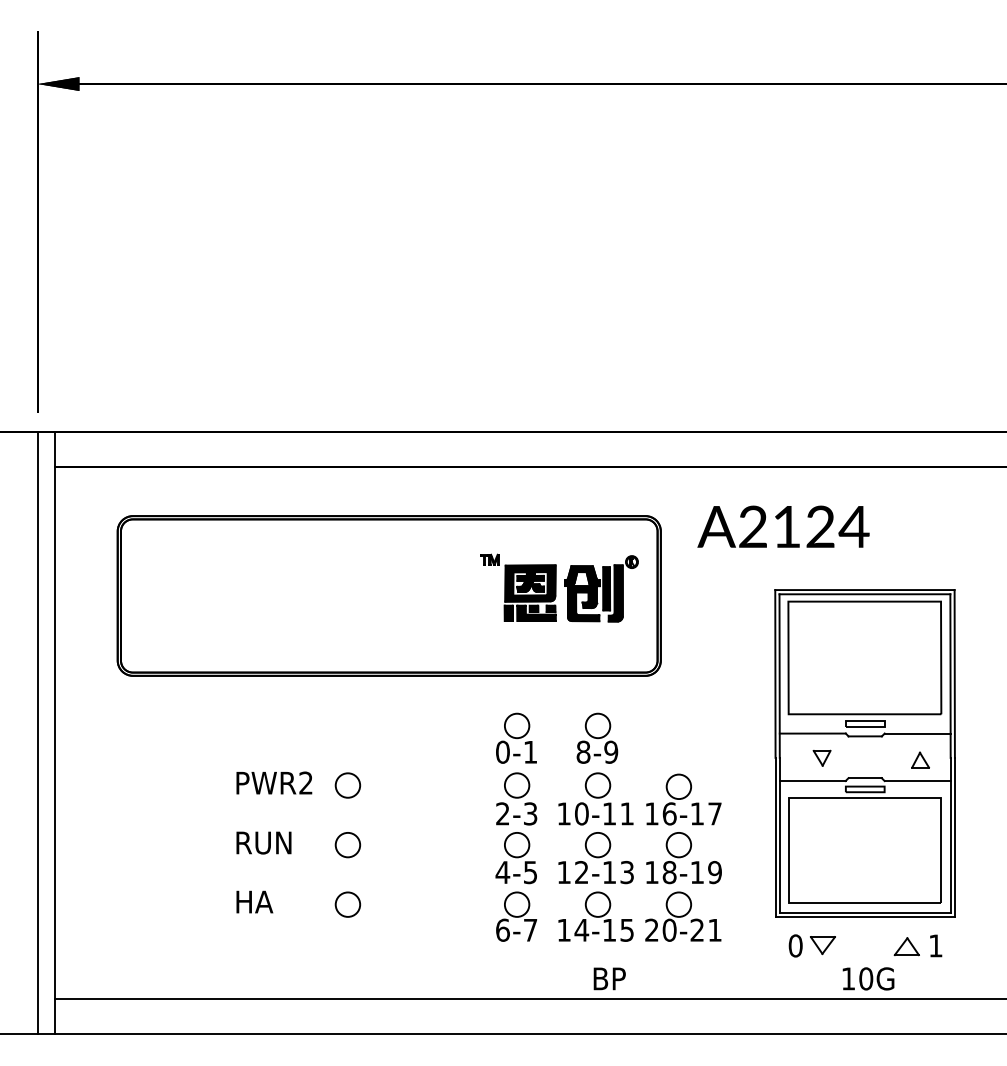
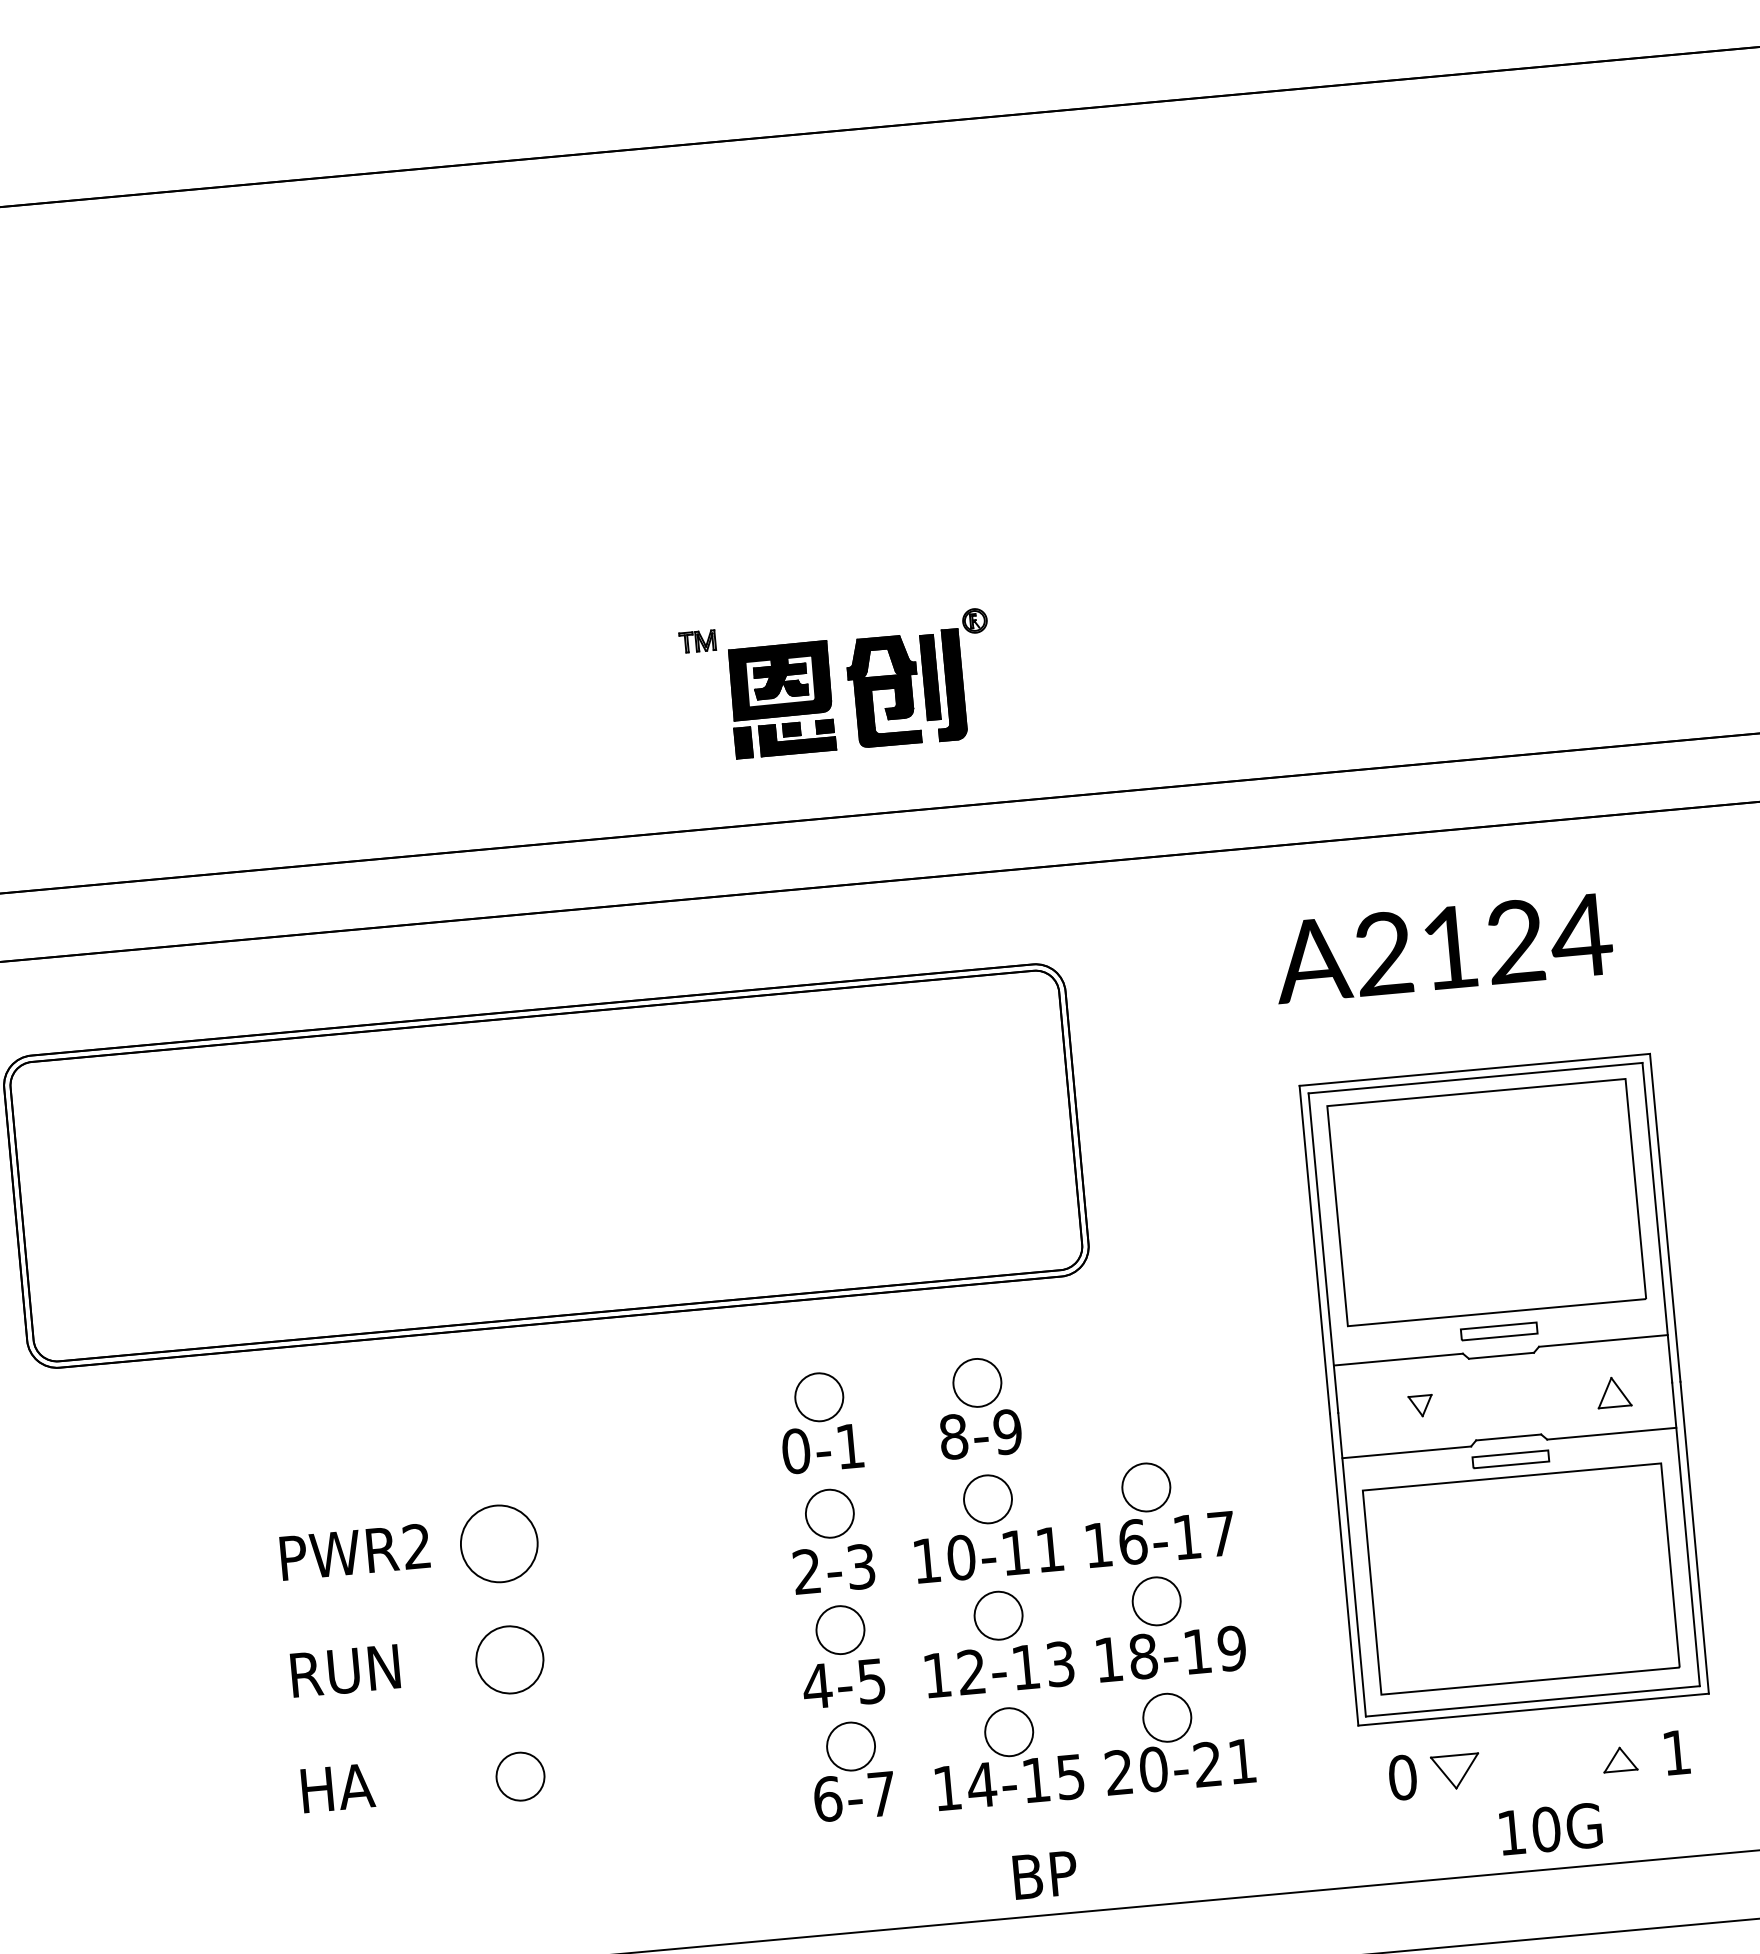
text: (783, 526) -> (1443, 947), moved
part: (559, 587) -> (837, 683), moved
part: (821, 757) -> (1419, 1404), size x0.7
circle: (347, 785) -> (498, 1543), size x1.6
circle: (347, 845) -> (509, 1661), size x1.4
part: (906, 946) -> (1619, 1759), size x0.7

